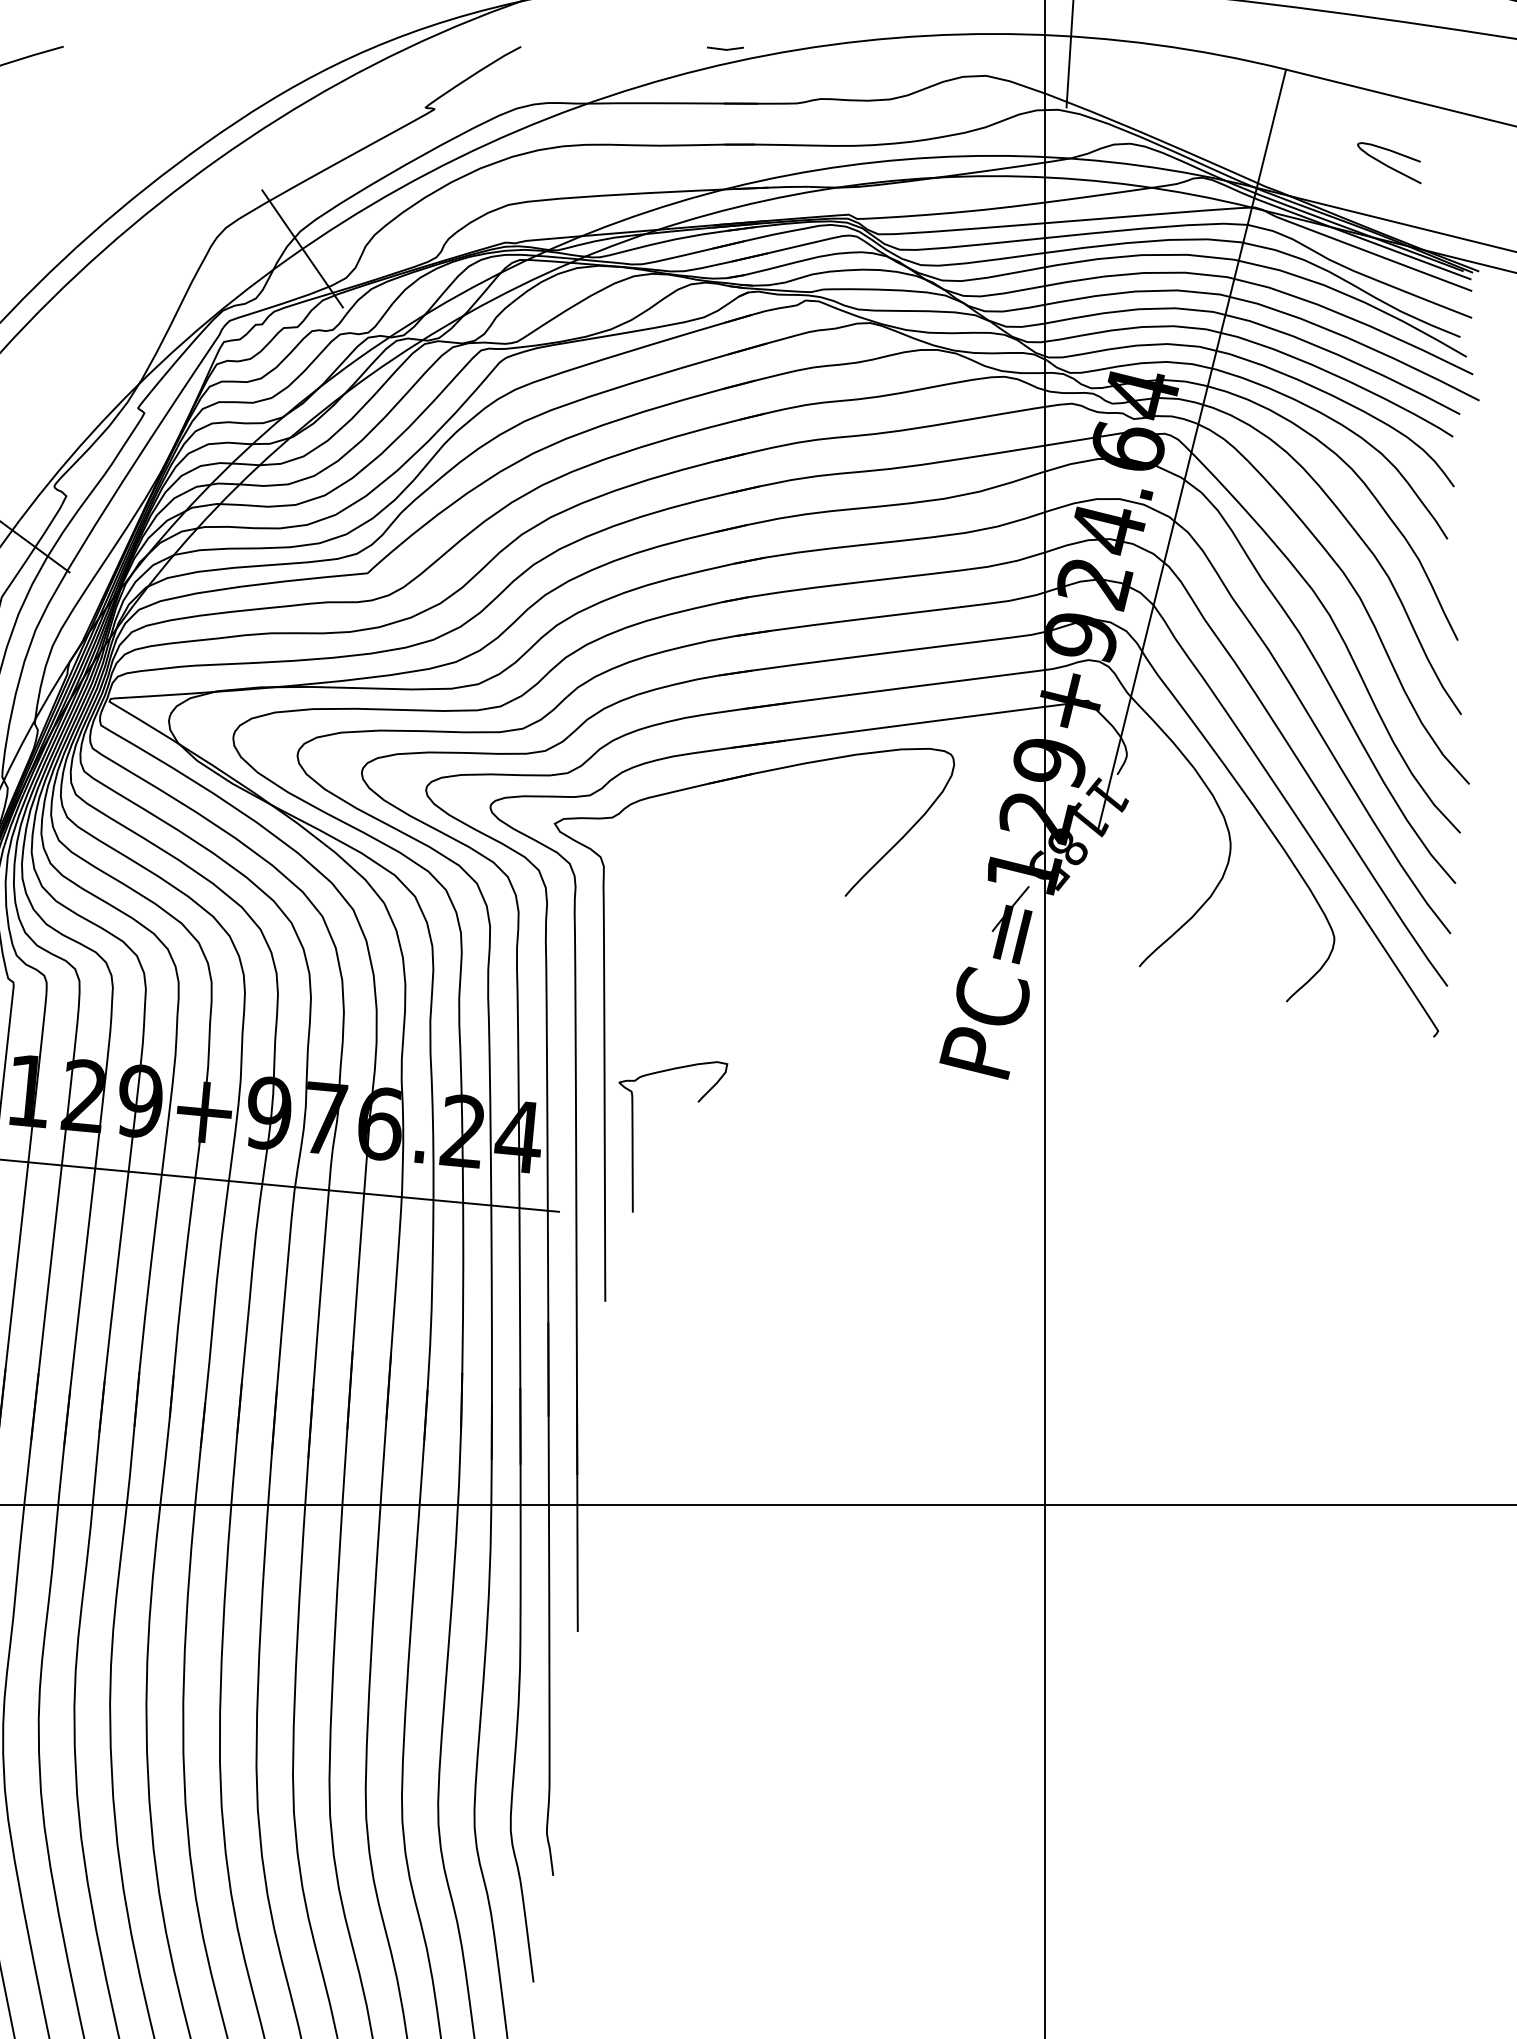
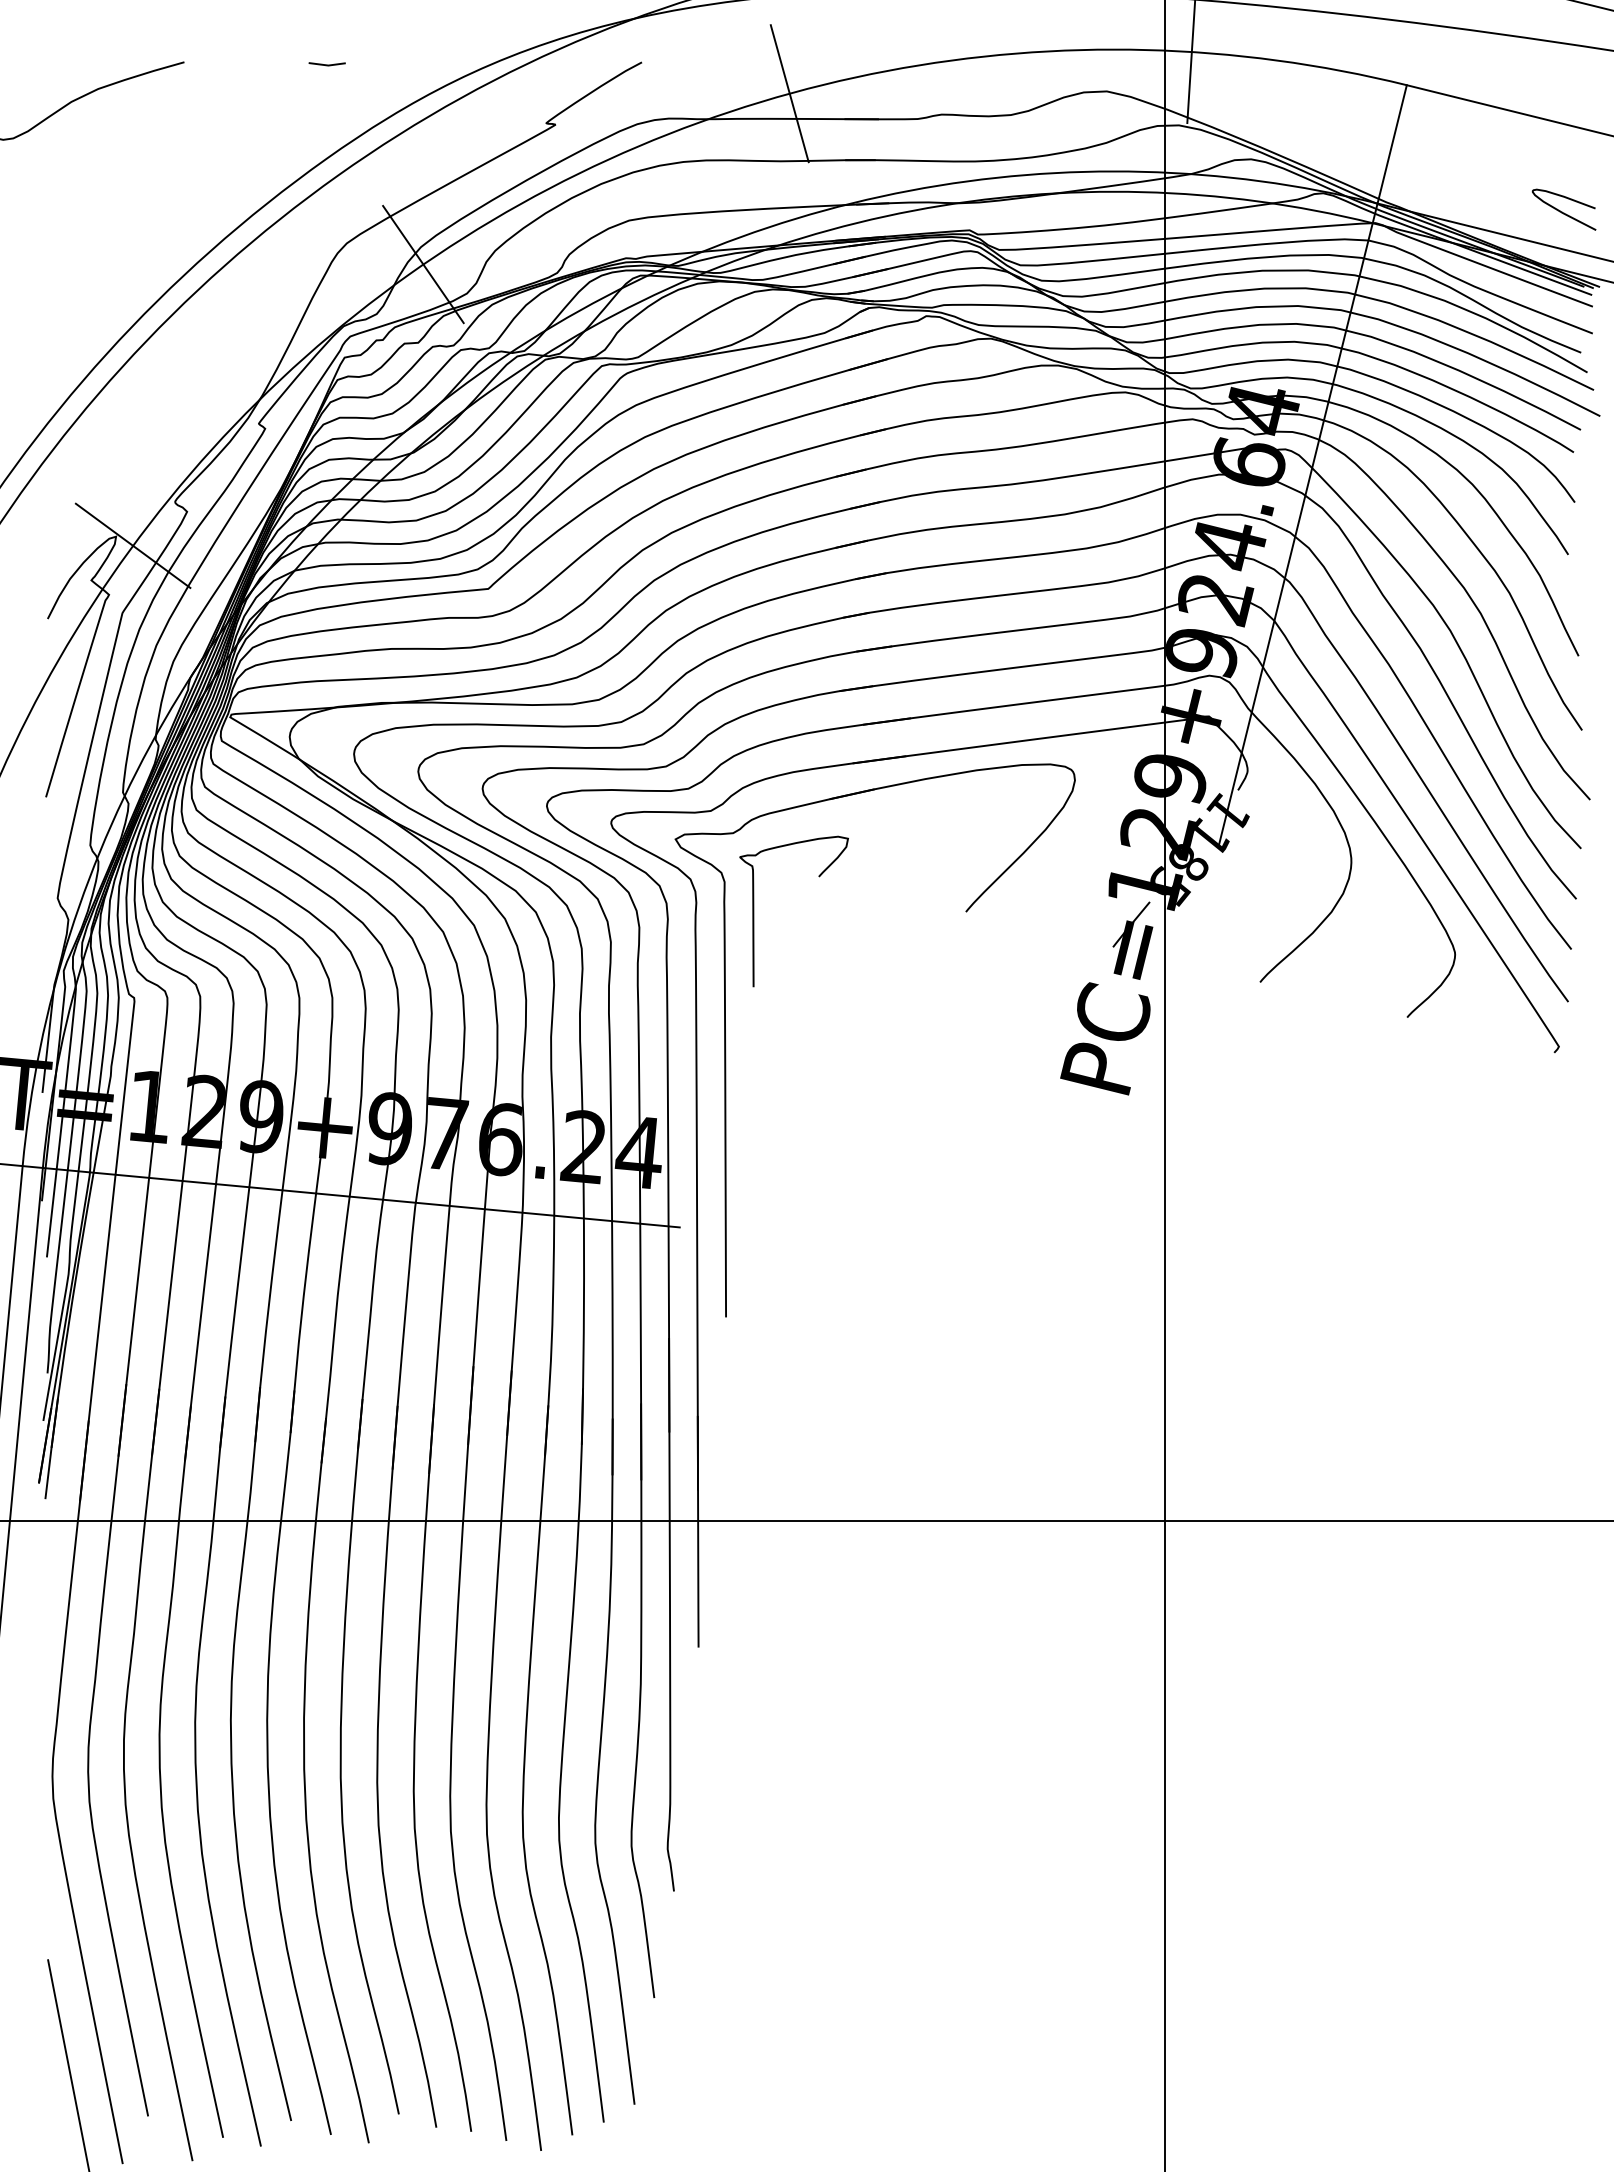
line: (724, 48) -> (326, 64), moved
line: (668, 77) -> (789, 93), added
curve: (1387, 164) -> (1562, 211), moved
curve: (633, 1136) -> (754, 911), moved

